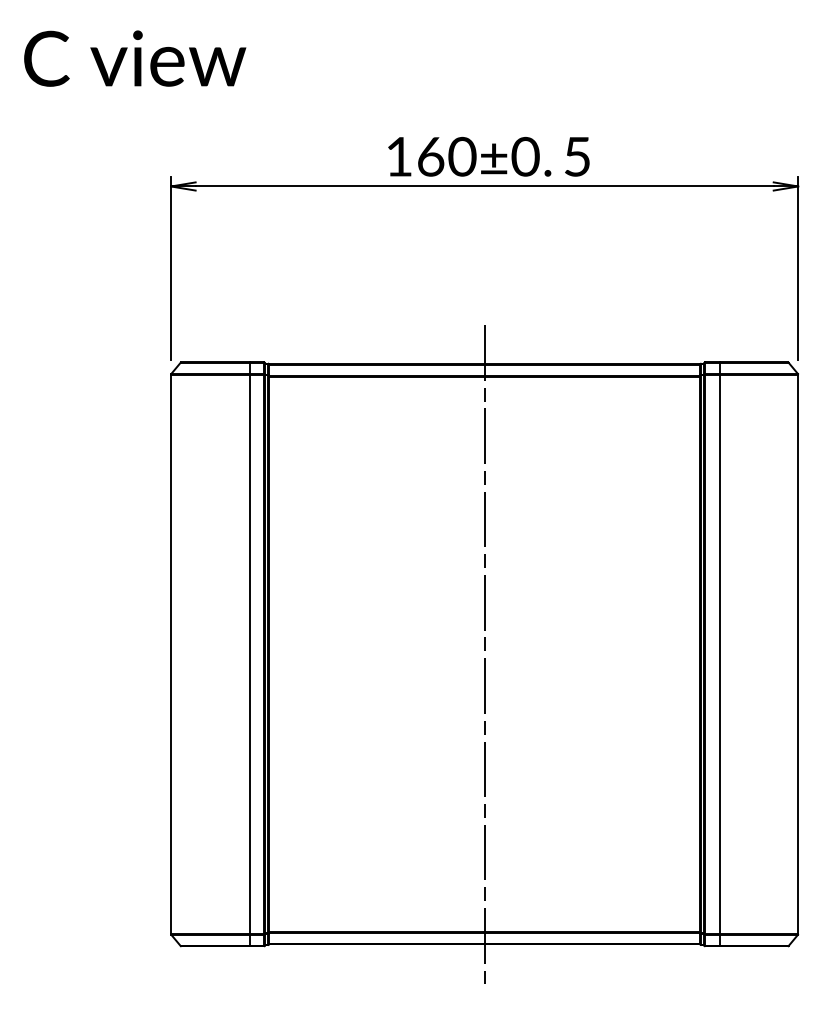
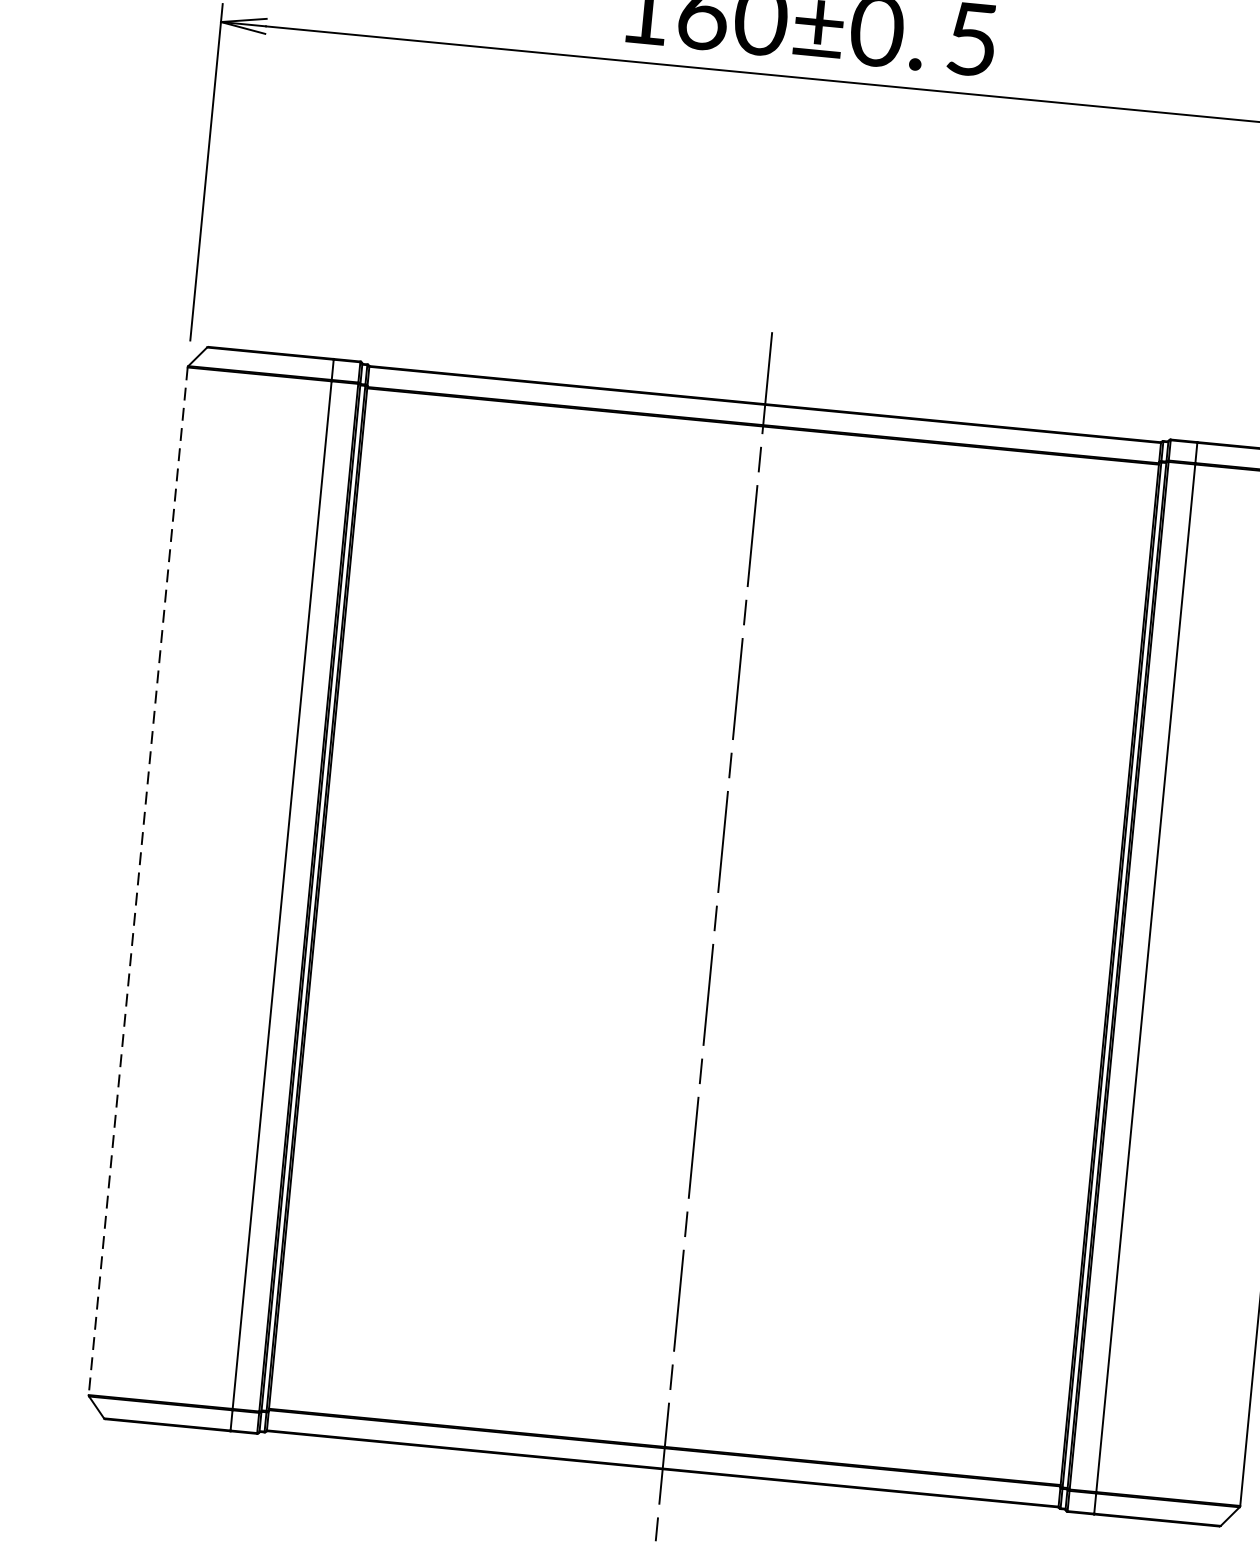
line: (171, 654) -> (138, 881), solid -> dashed

